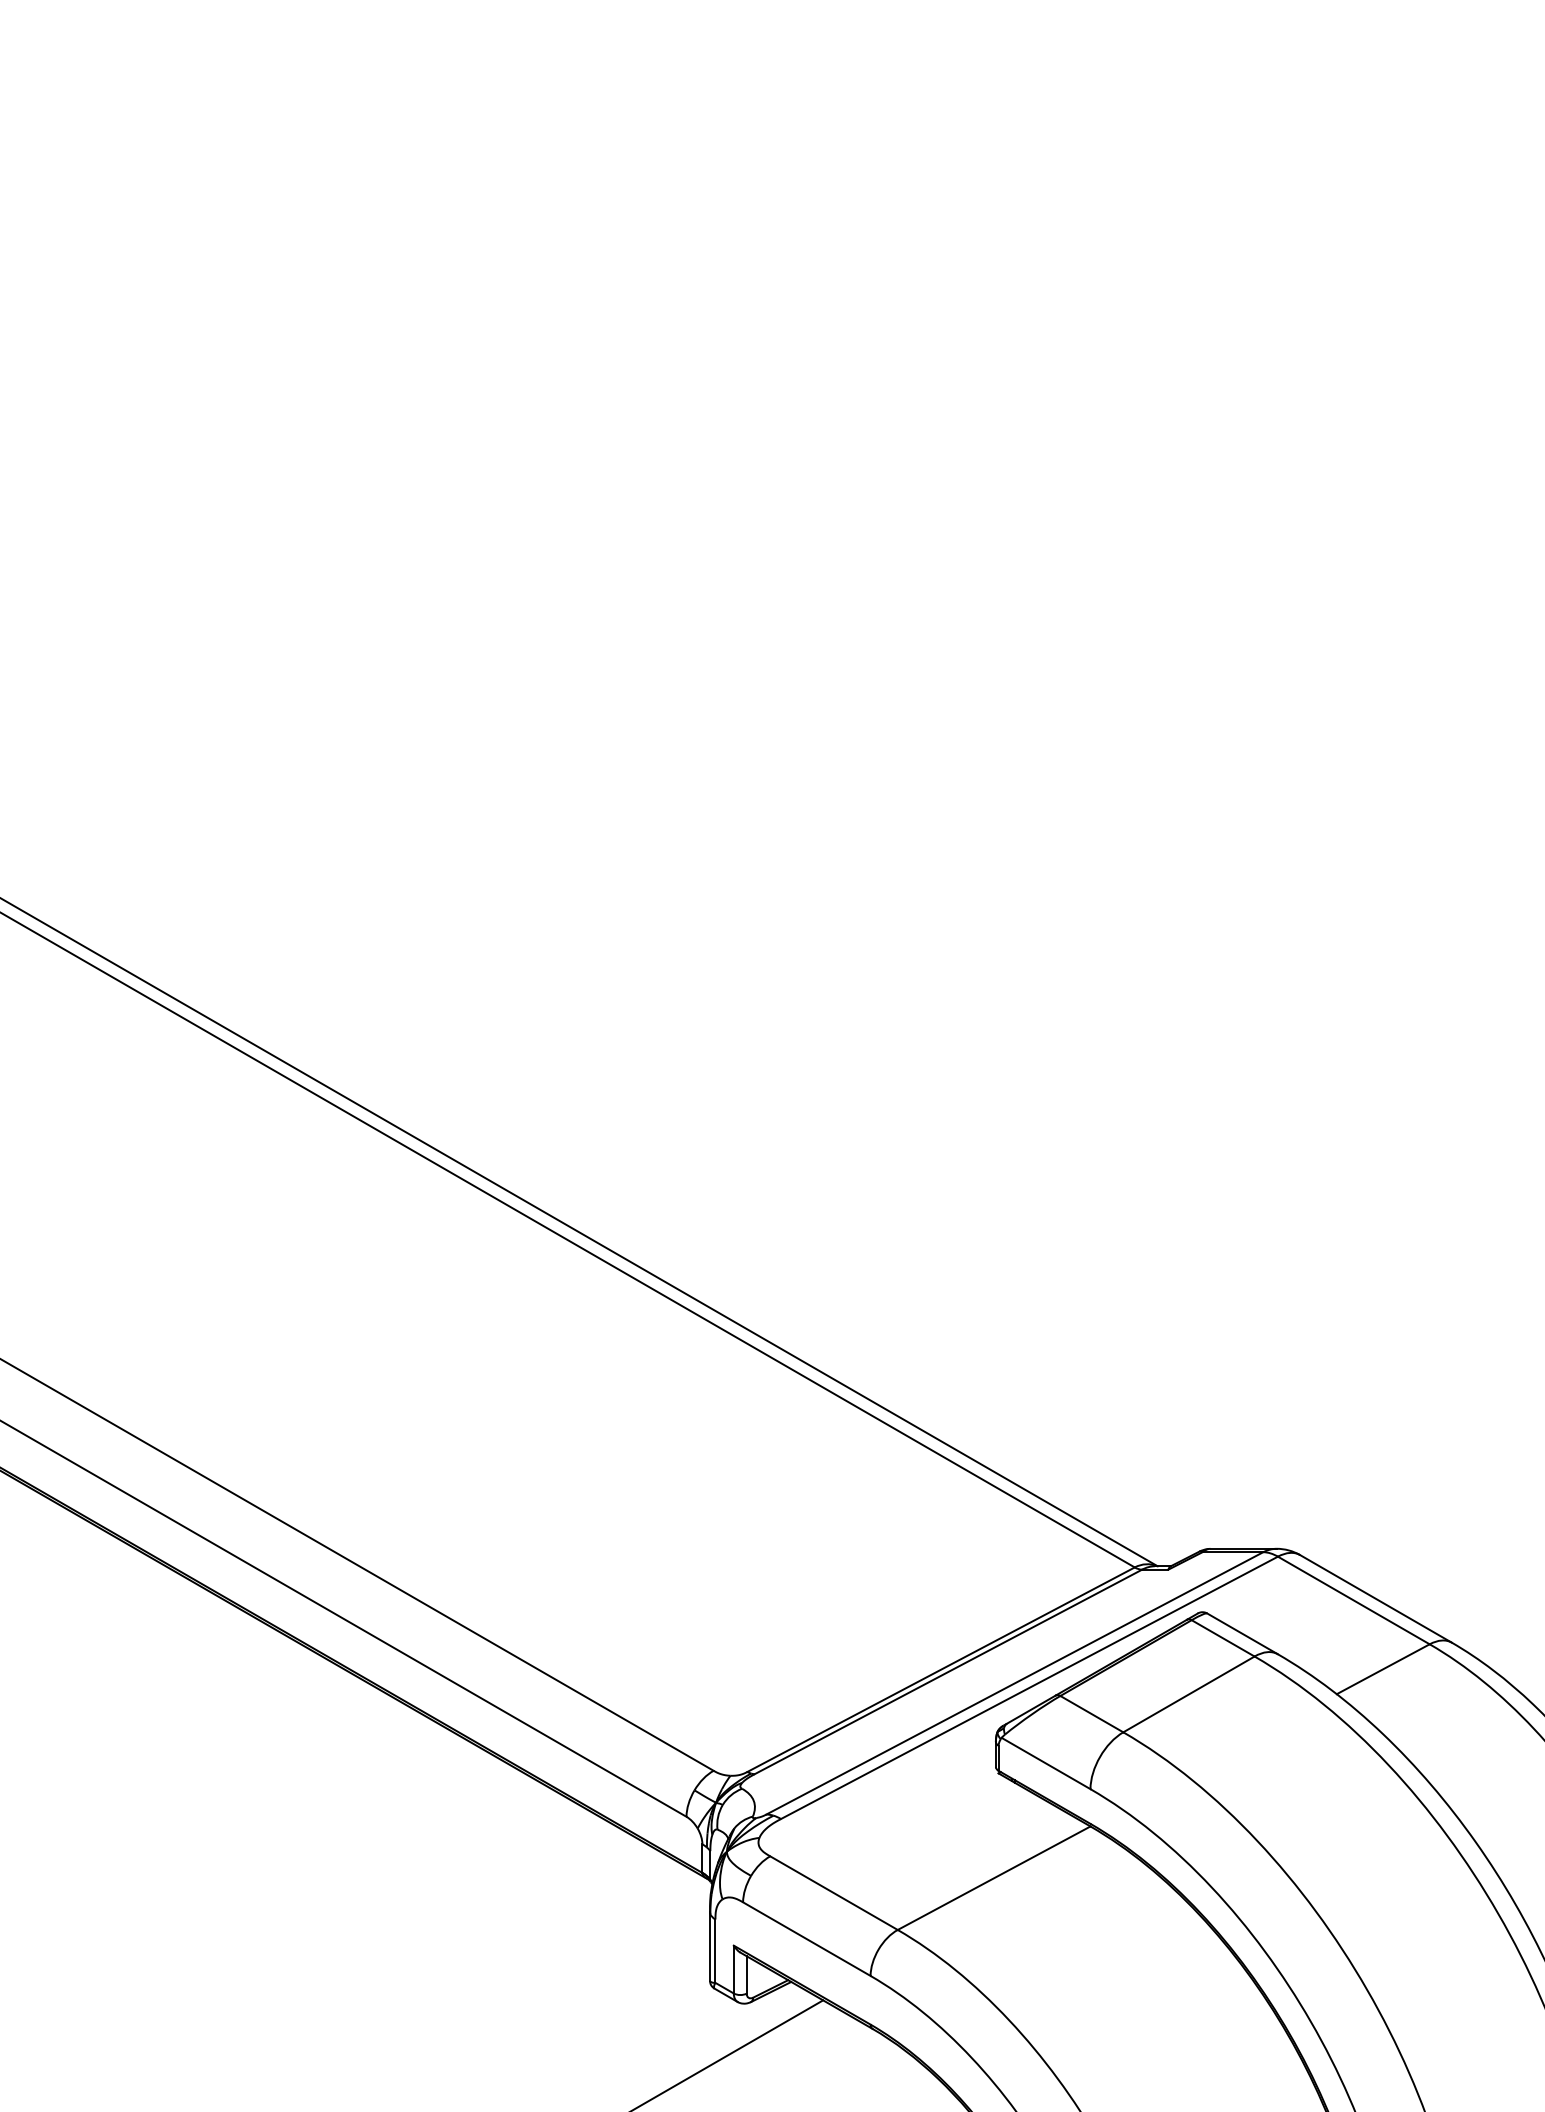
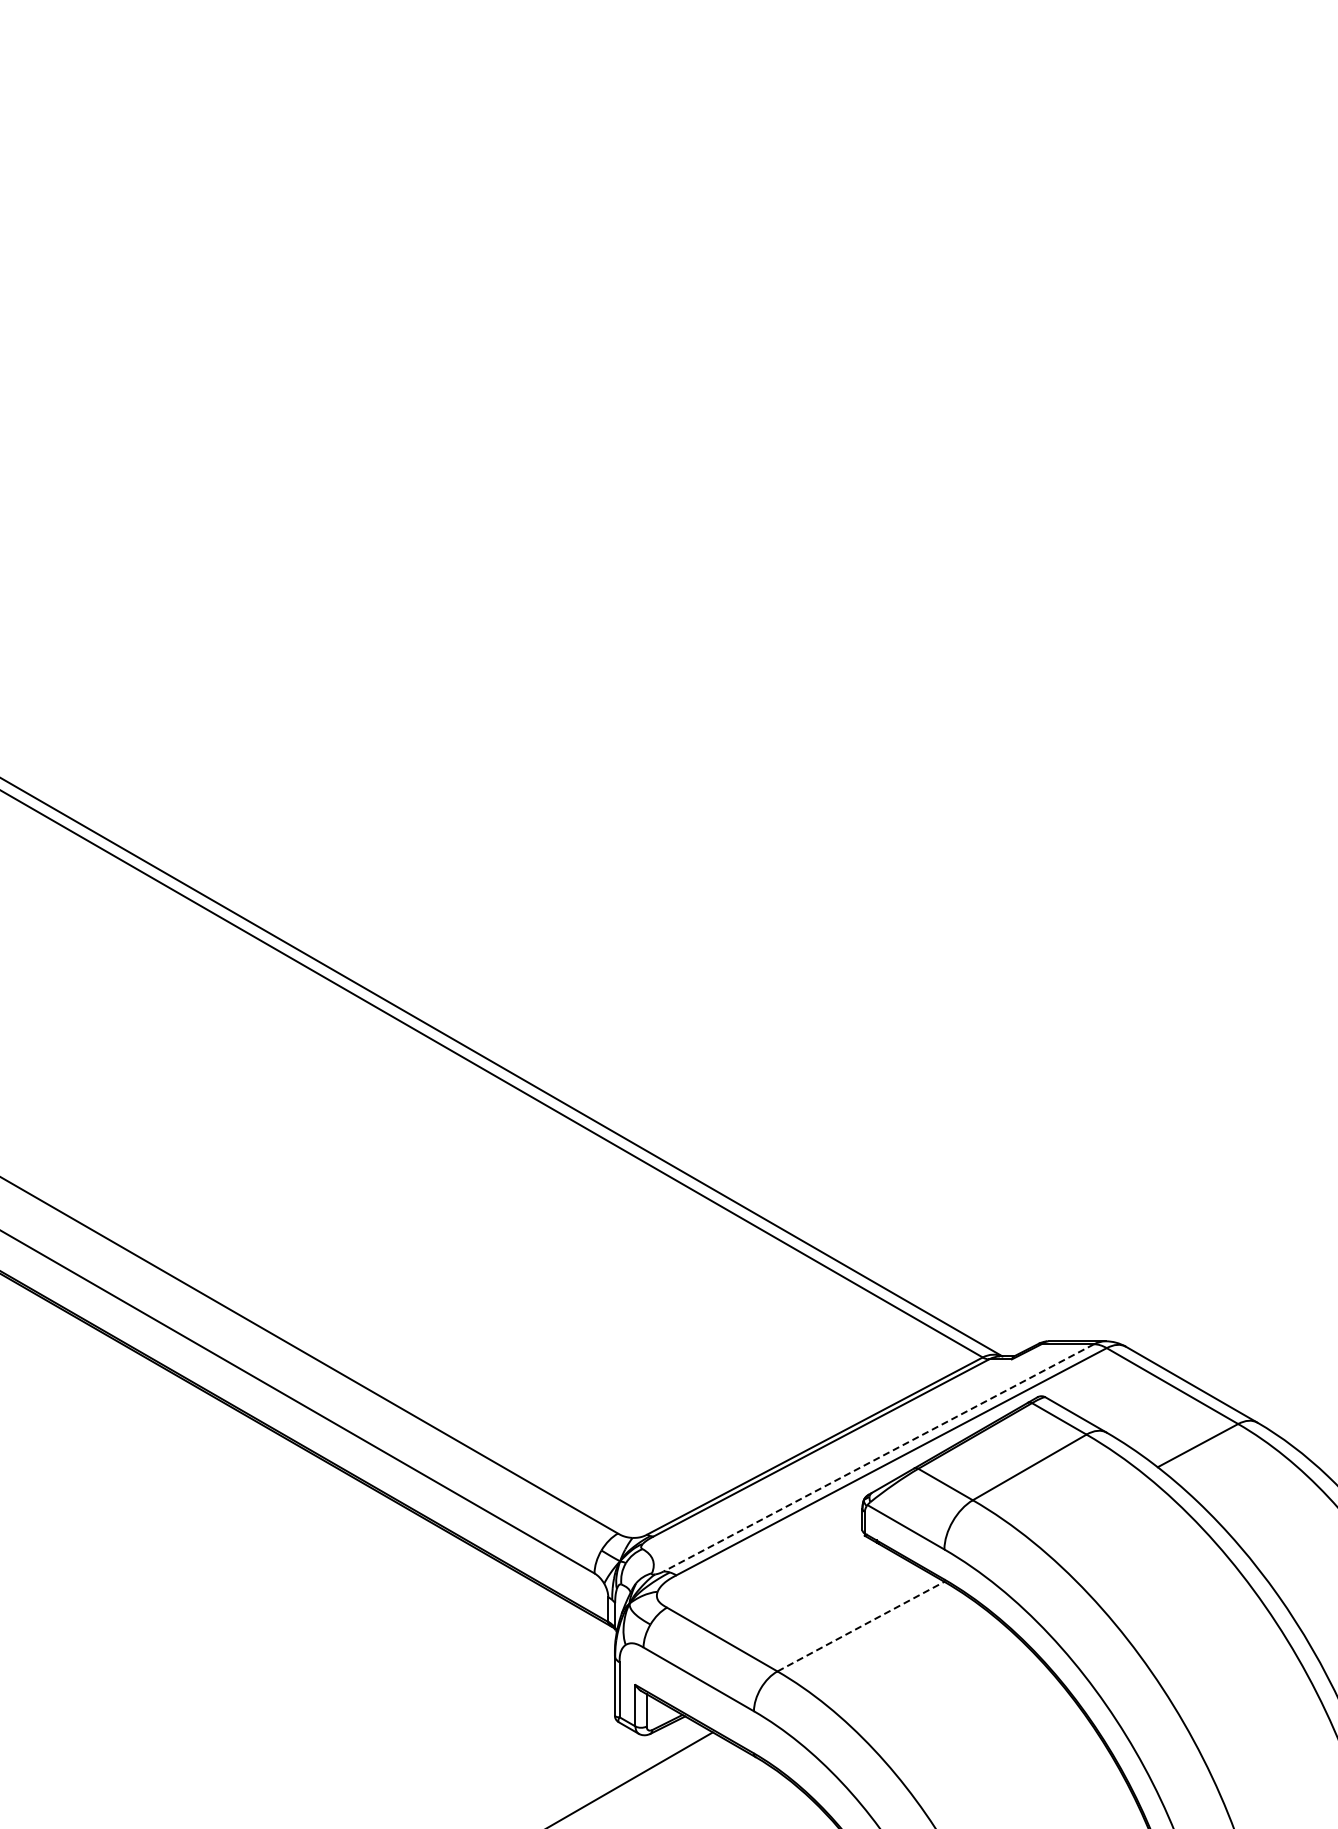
line: (1014, 1684) -> (878, 1458), solid -> dashed
line: (993, 1878) -> (860, 1626), solid -> dashed

